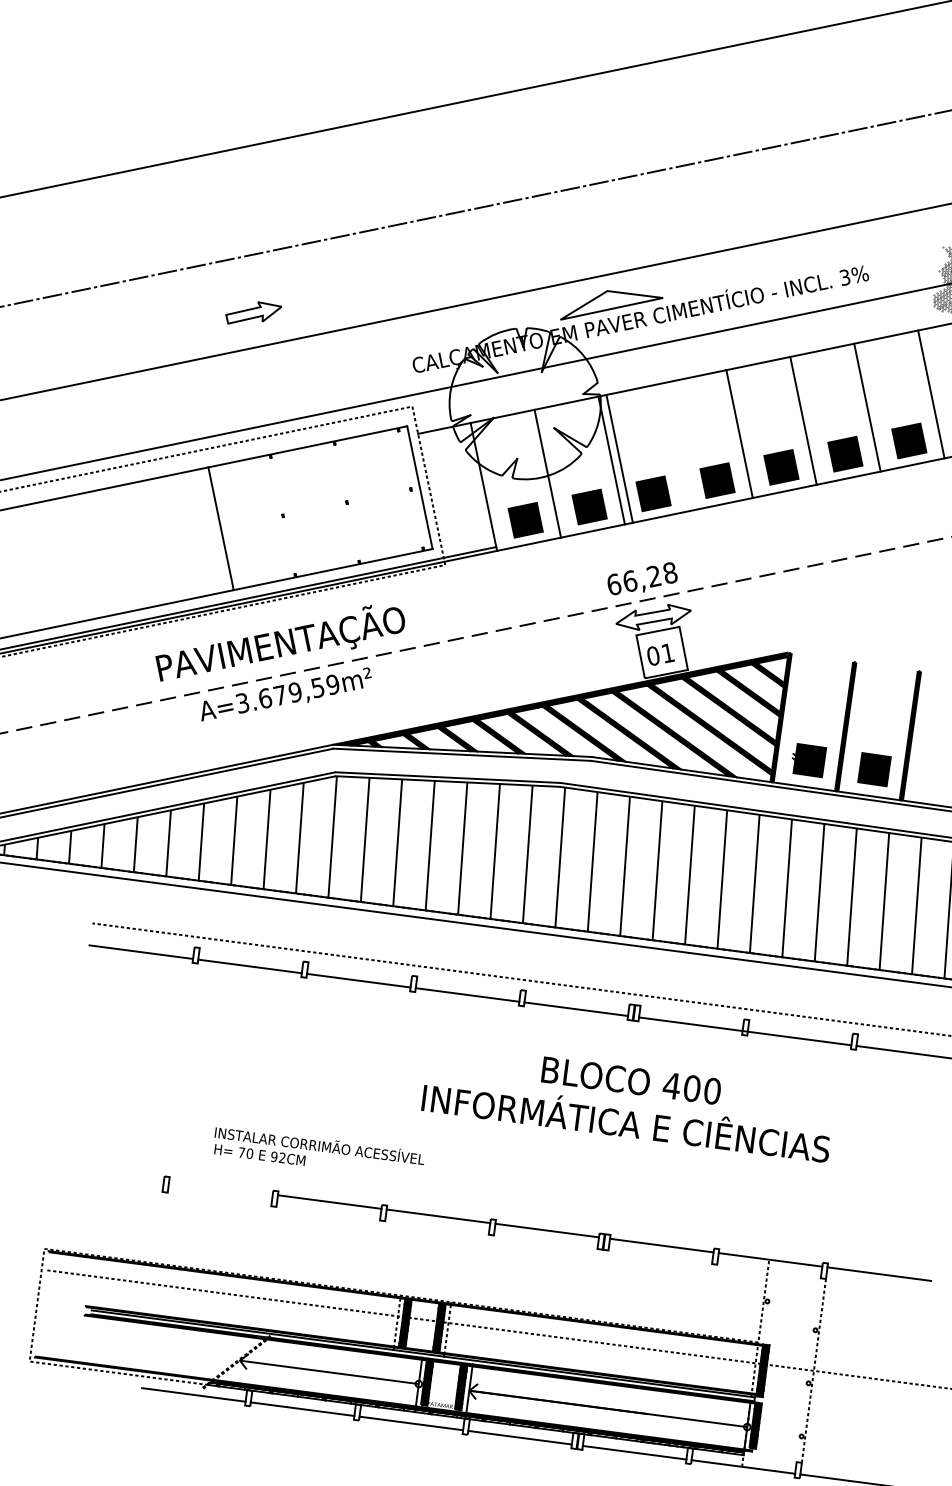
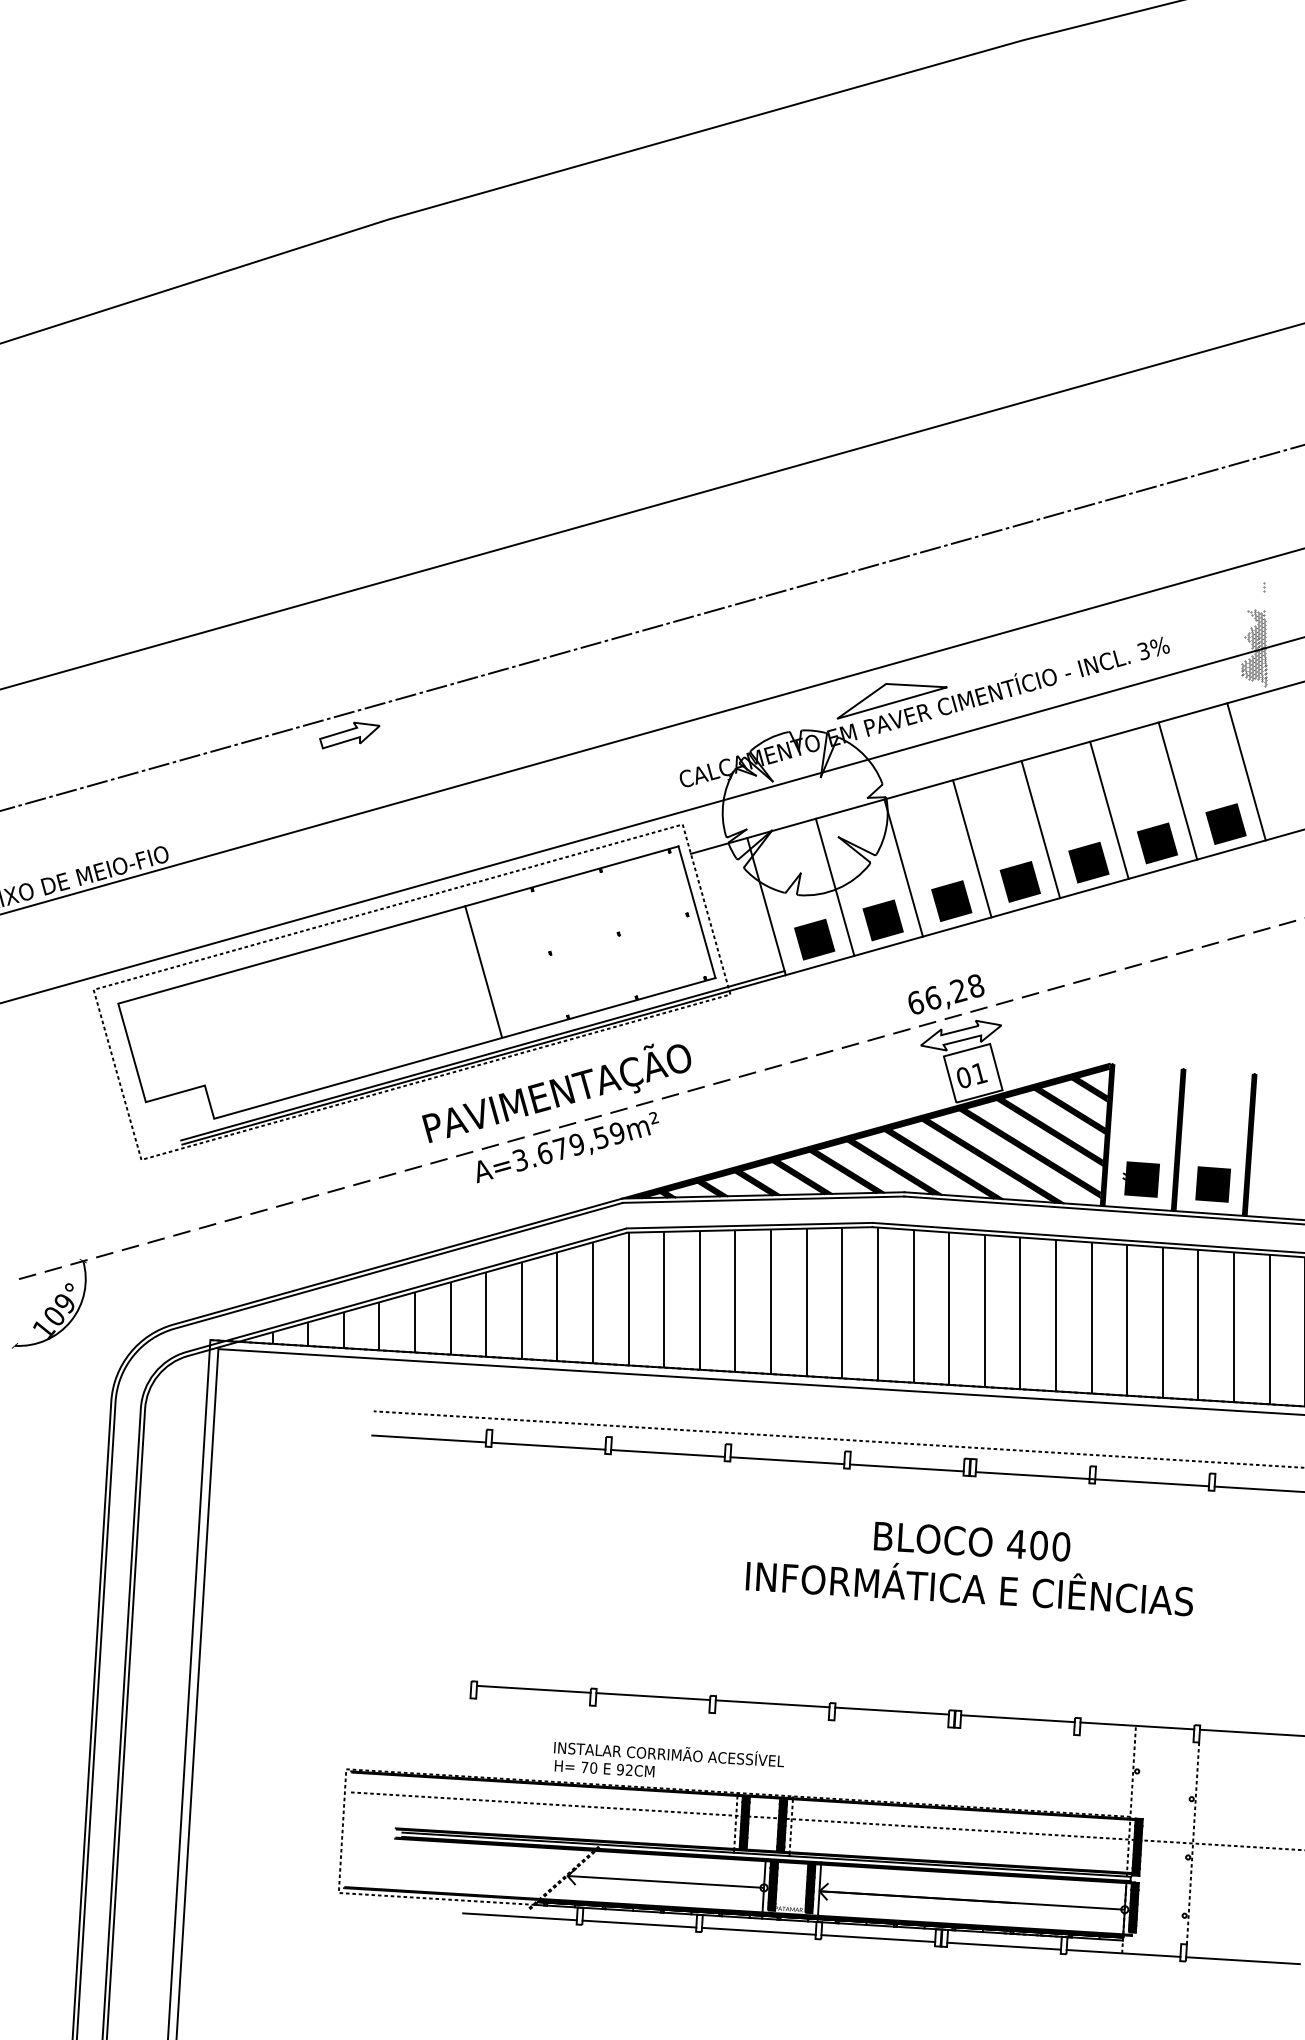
part: (253, 313) -> (349, 735), moved
line: (619, 458) -> (972, 848), moved
text: (318, 1150) -> (668, 1759), moved
line: (220, 1187) -> (533, 1688), added

